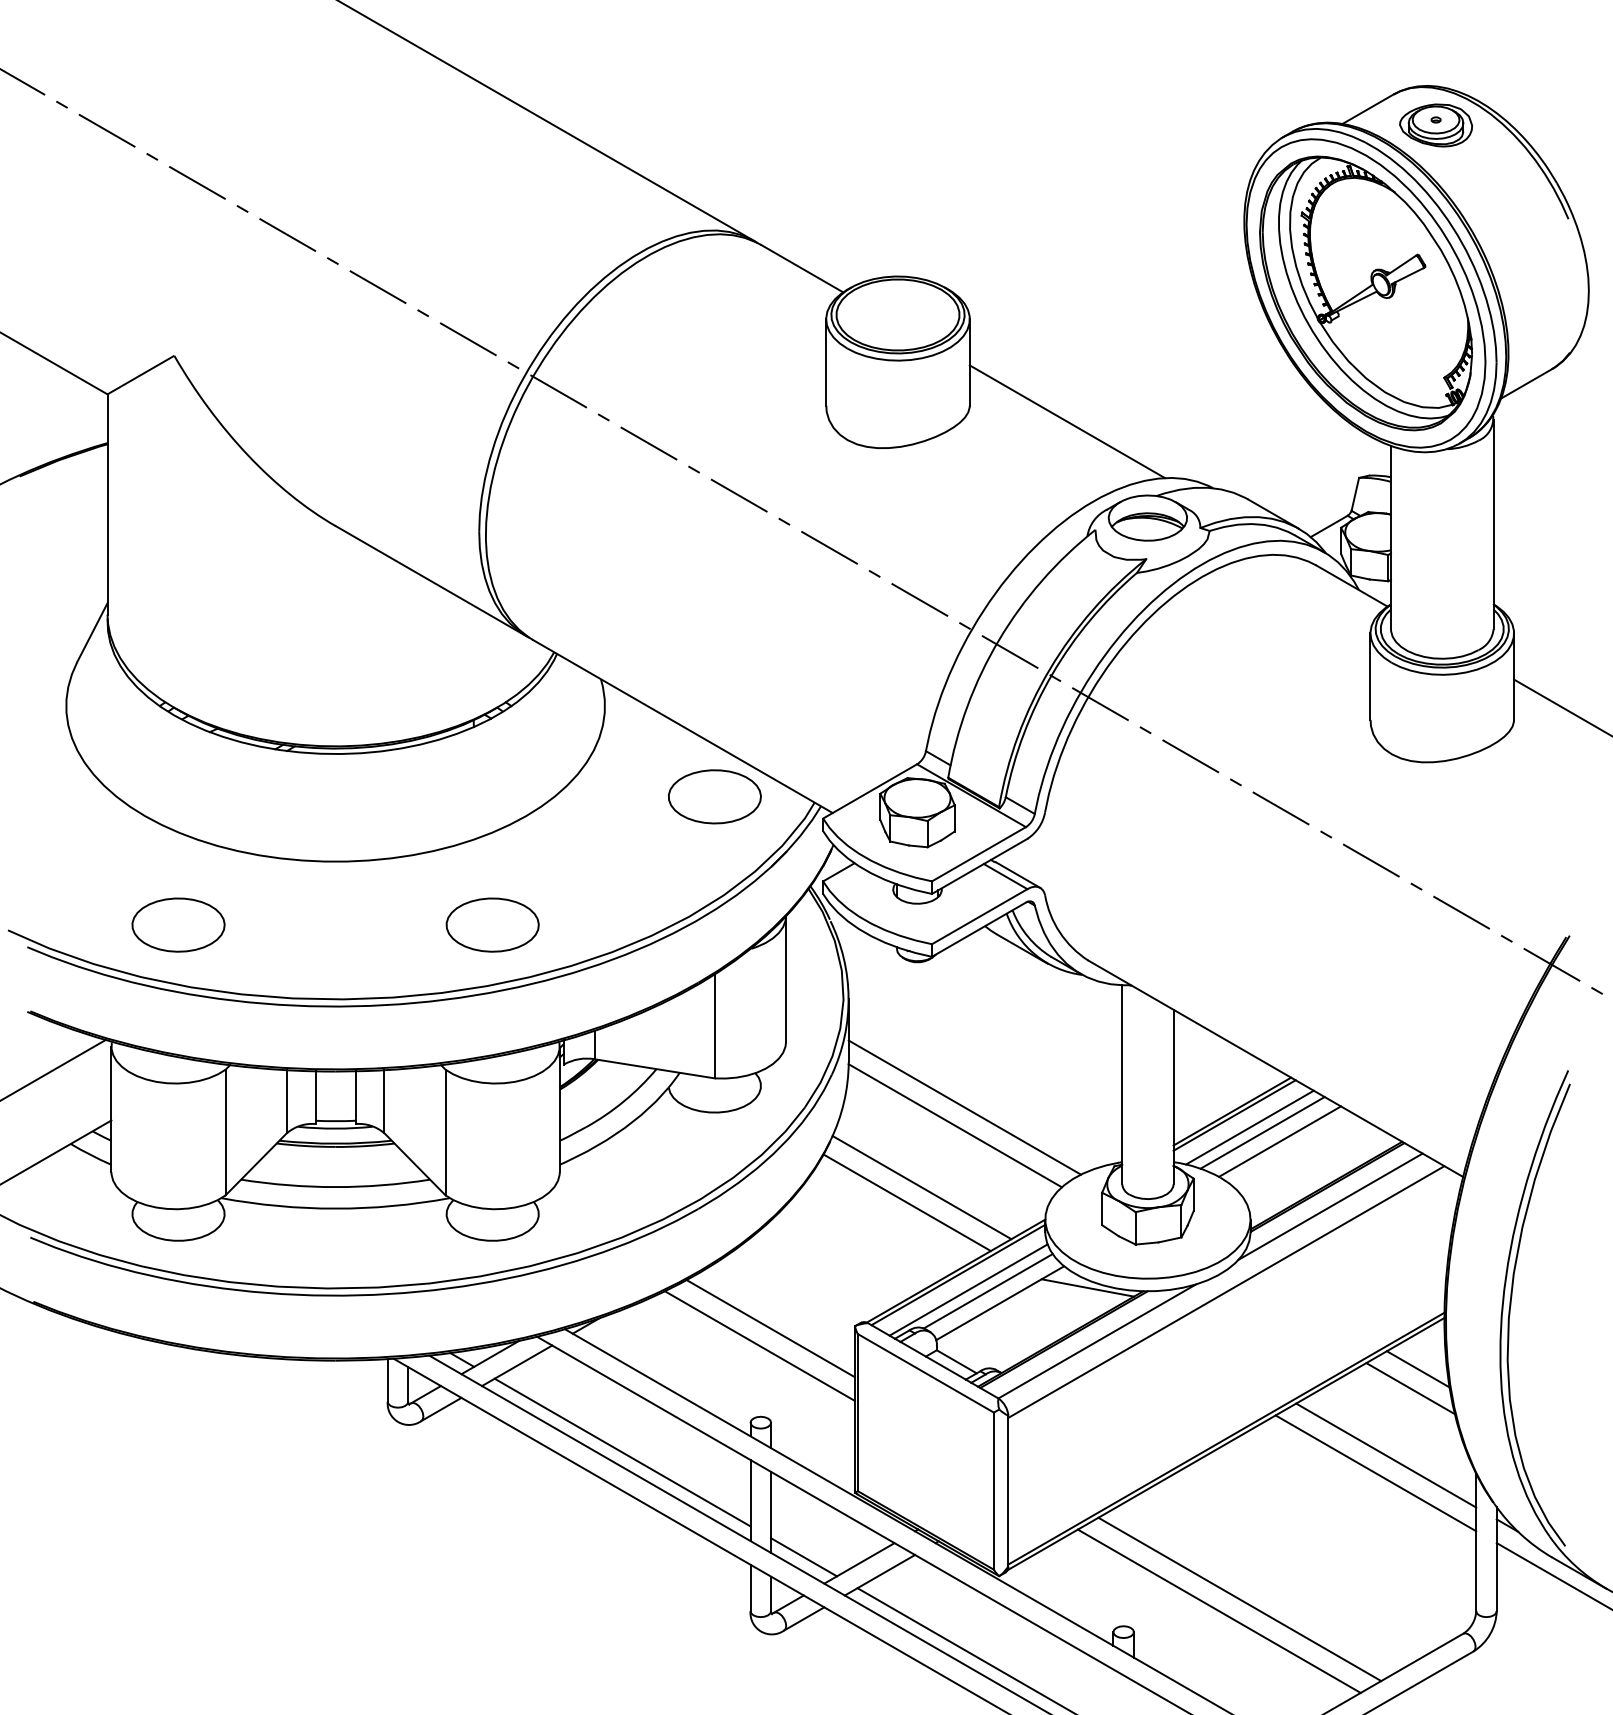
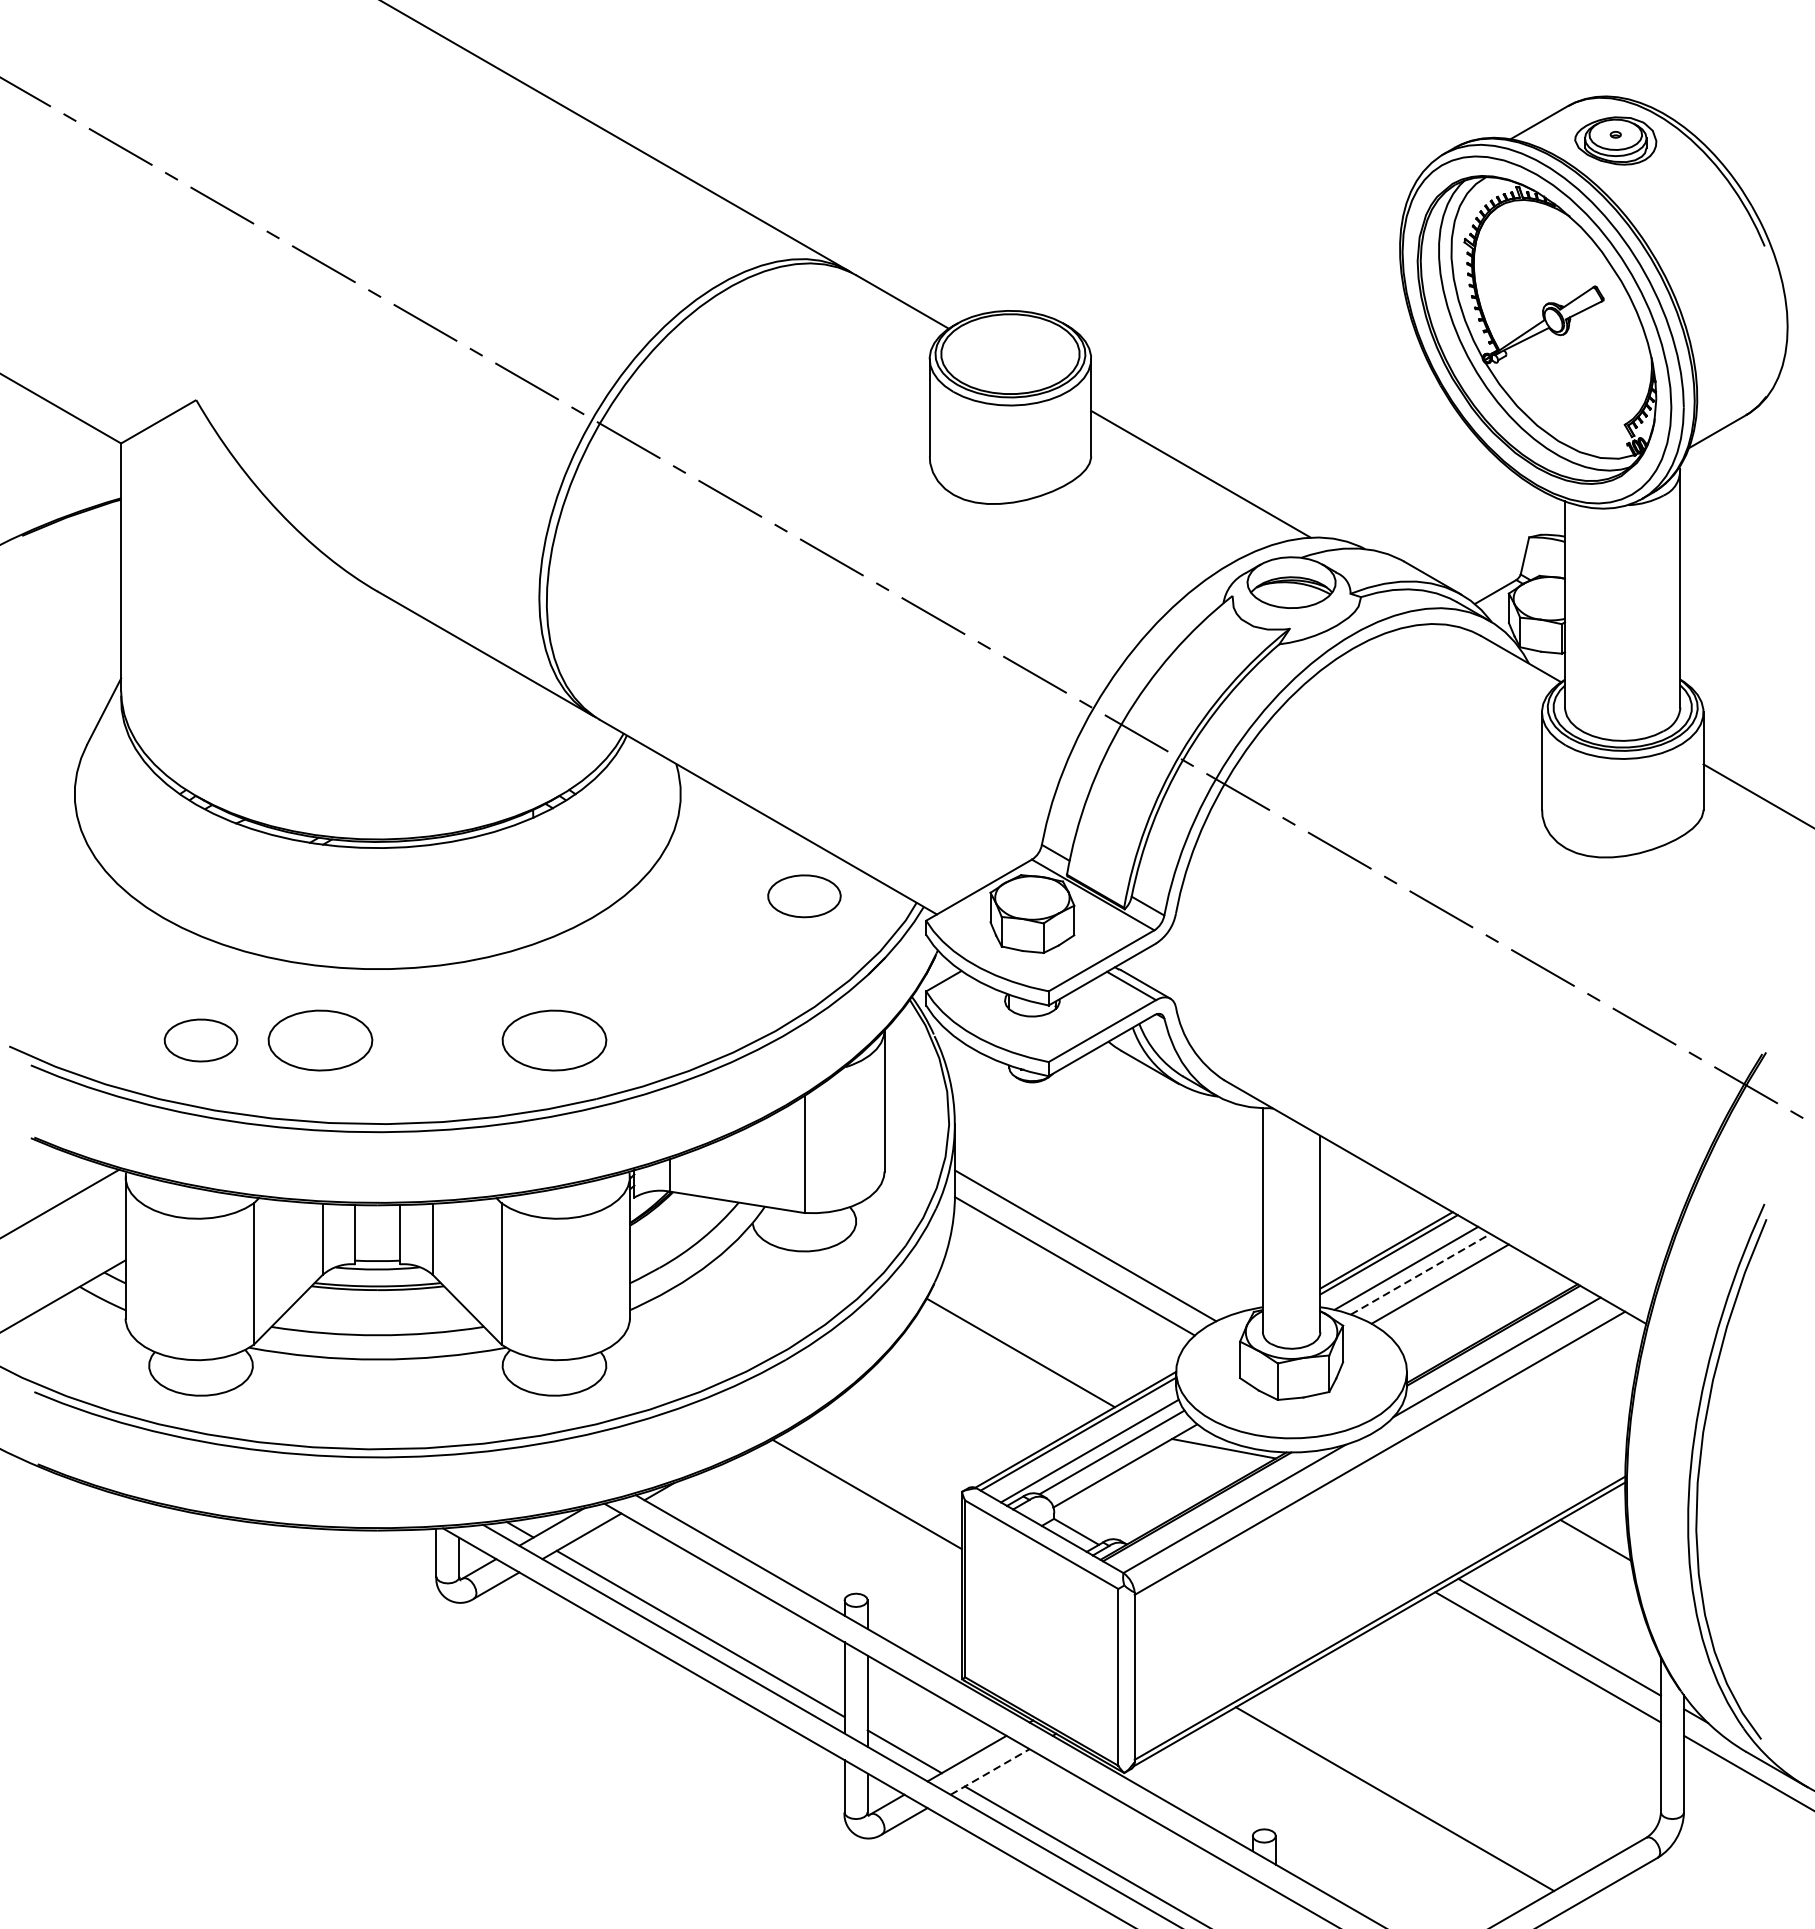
part: (714, 796) -> (804, 895), size x0.7
part: (178, 924) -> (201, 1039), size x0.7
part: (284, 924) -> (320, 1039), added
line: (1262, 1132) -> (1420, 1273), solid -> dashed
line: (921, 1187) -> (1036, 1335), removed
line: (759, 1345) -> (854, 1513), removed
line: (1410, 1388) -> (1587, 1561), removed
line: (879, 1575) -> (989, 1772), solid -> dashed
line: (1218, 1610) -> (1371, 1811), removed

